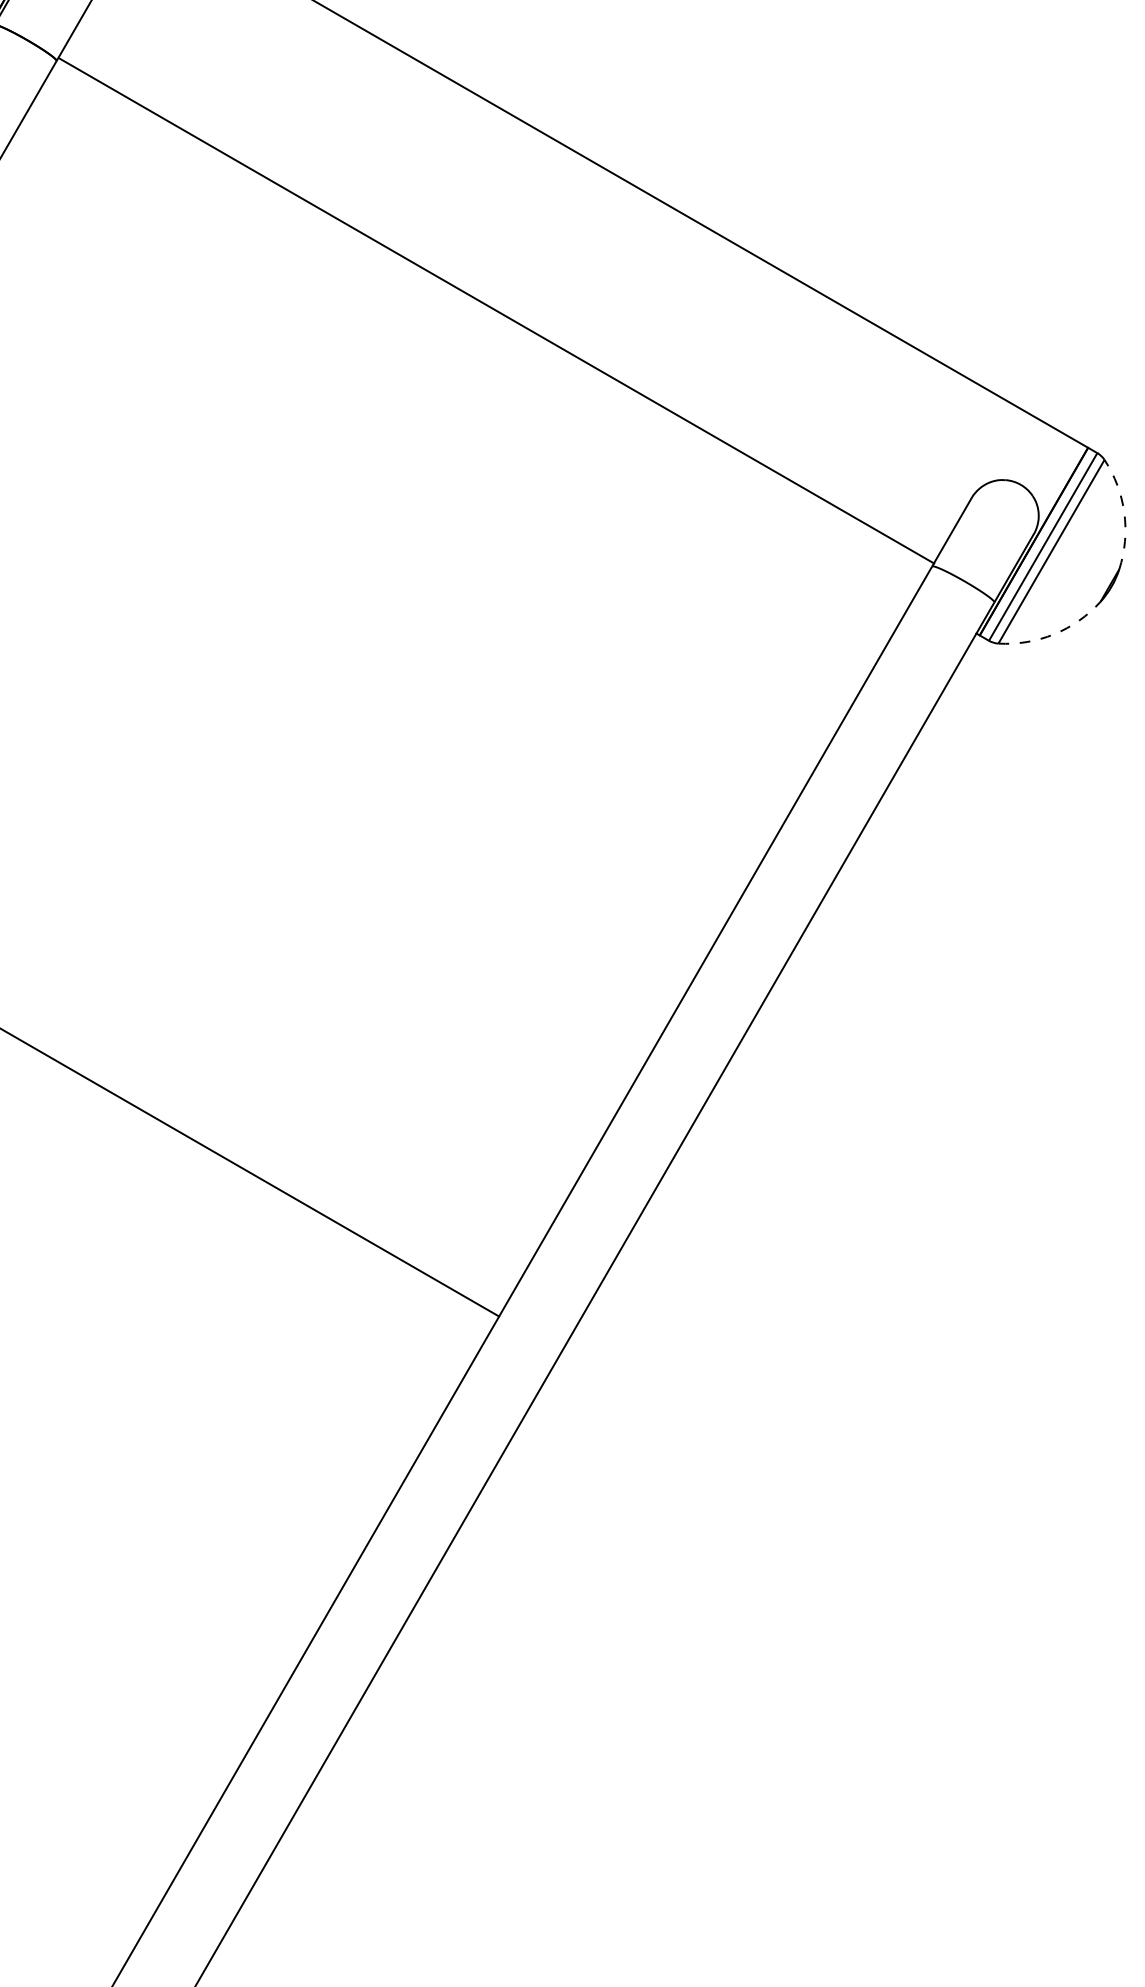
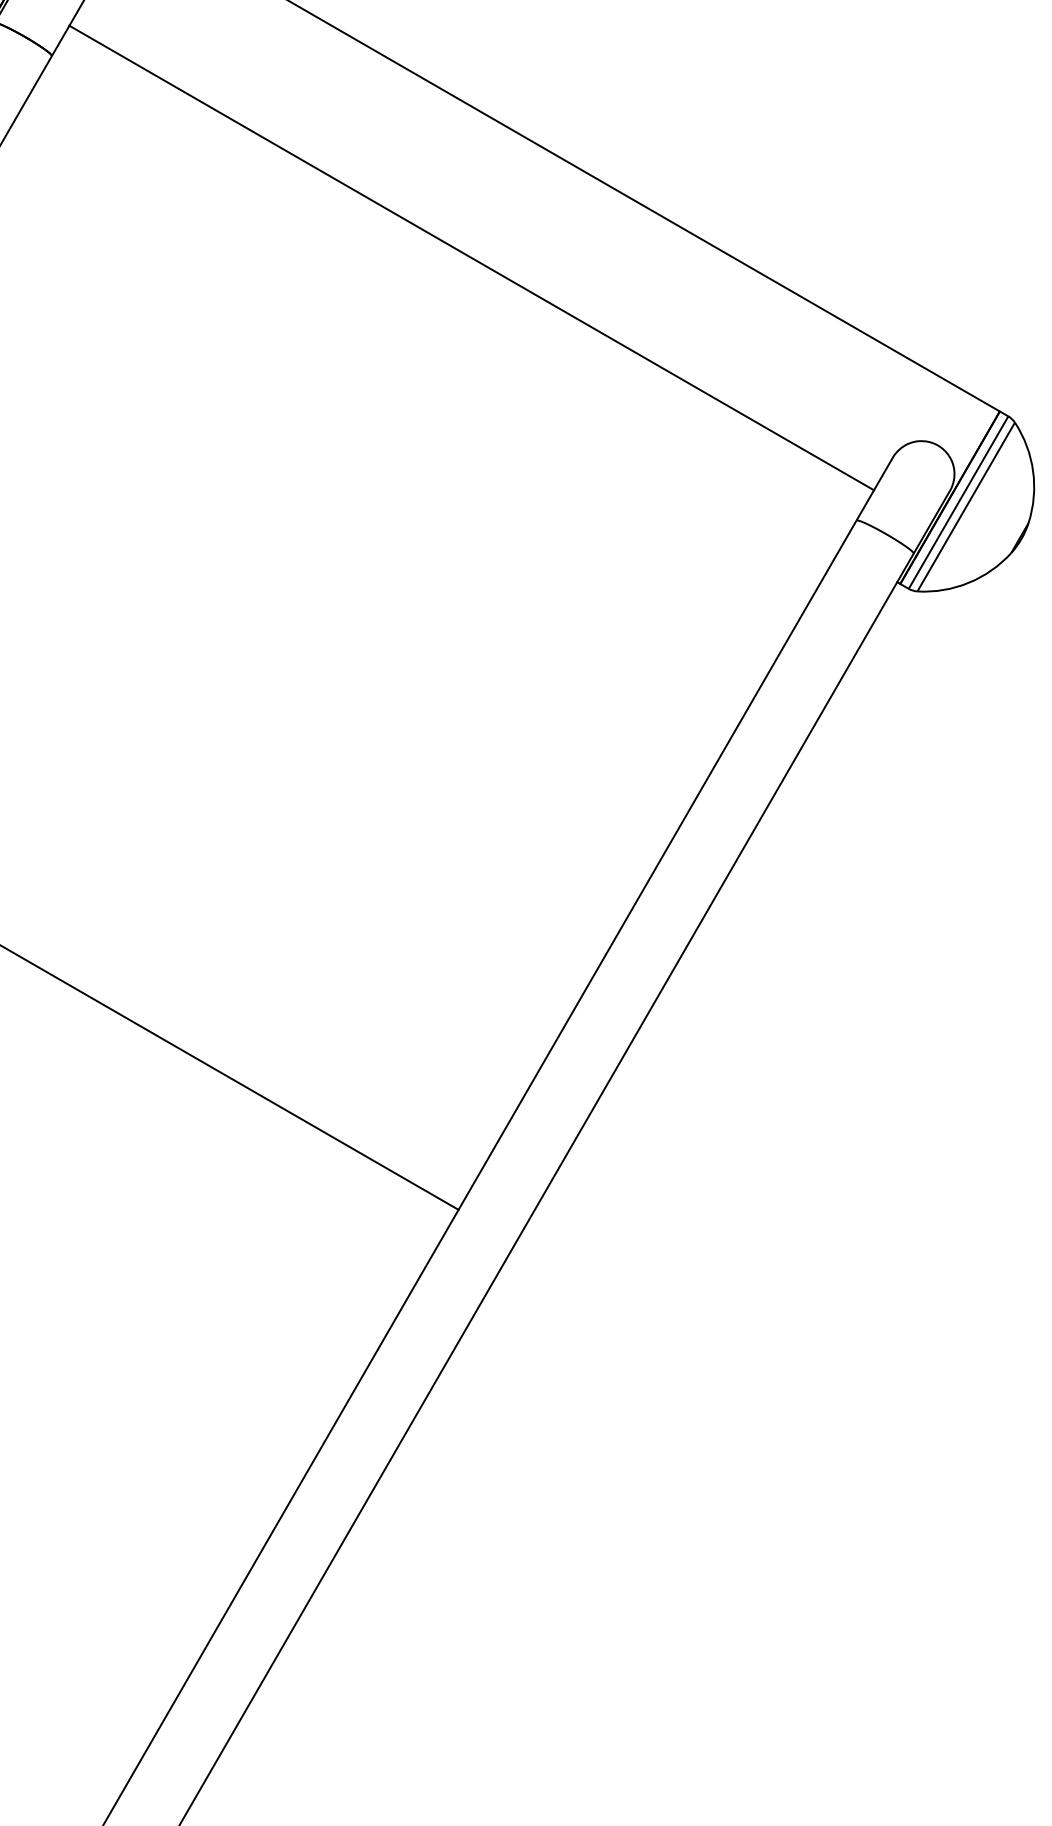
line: (496, 310) -> (471, 257), moved
arc: (1124, 512) -> (1033, 470), dashed -> solid
arc: (1054, 634) -> (968, 583), dashed -> solid

